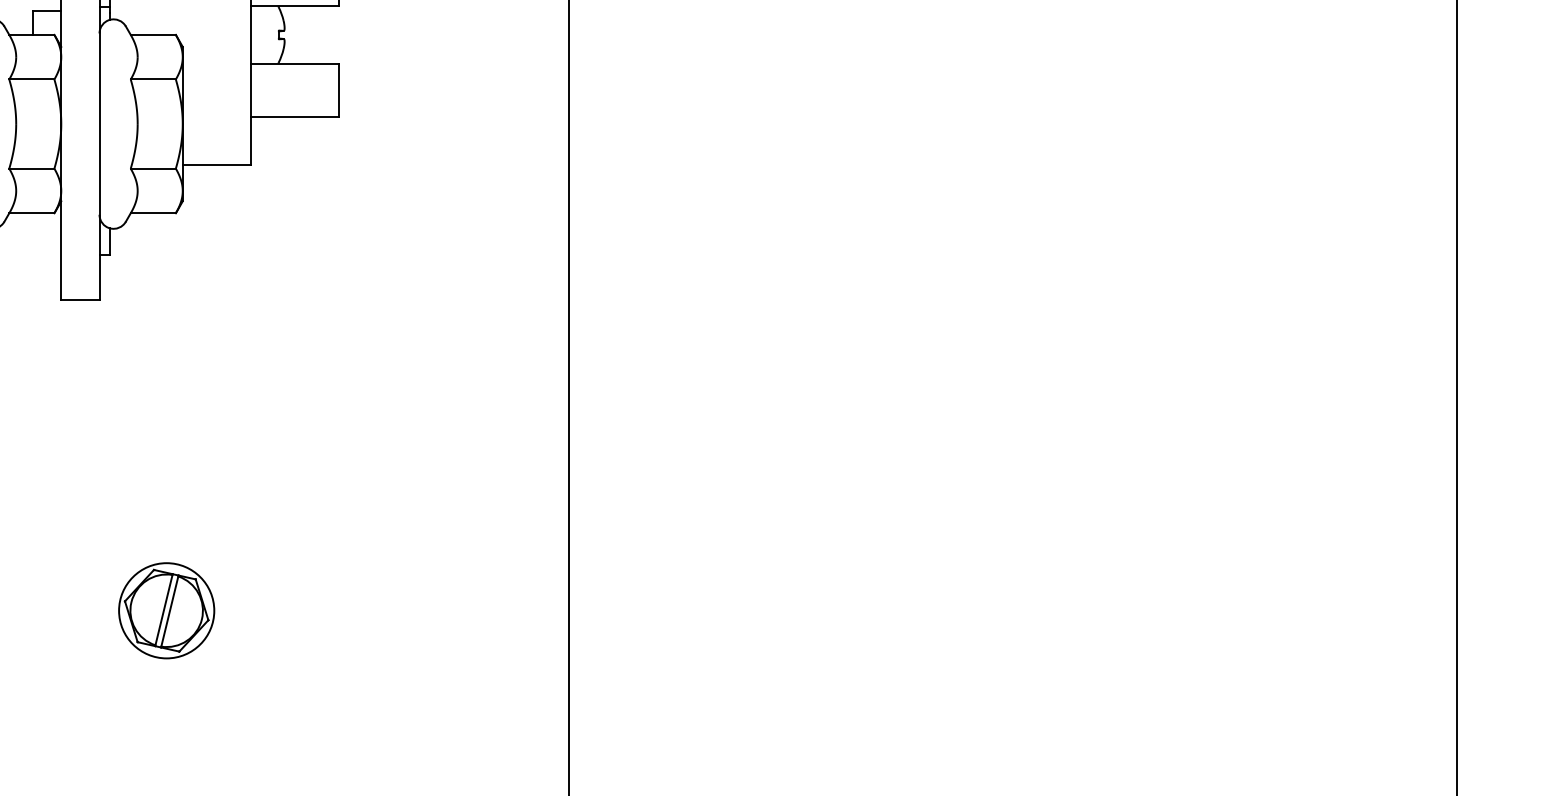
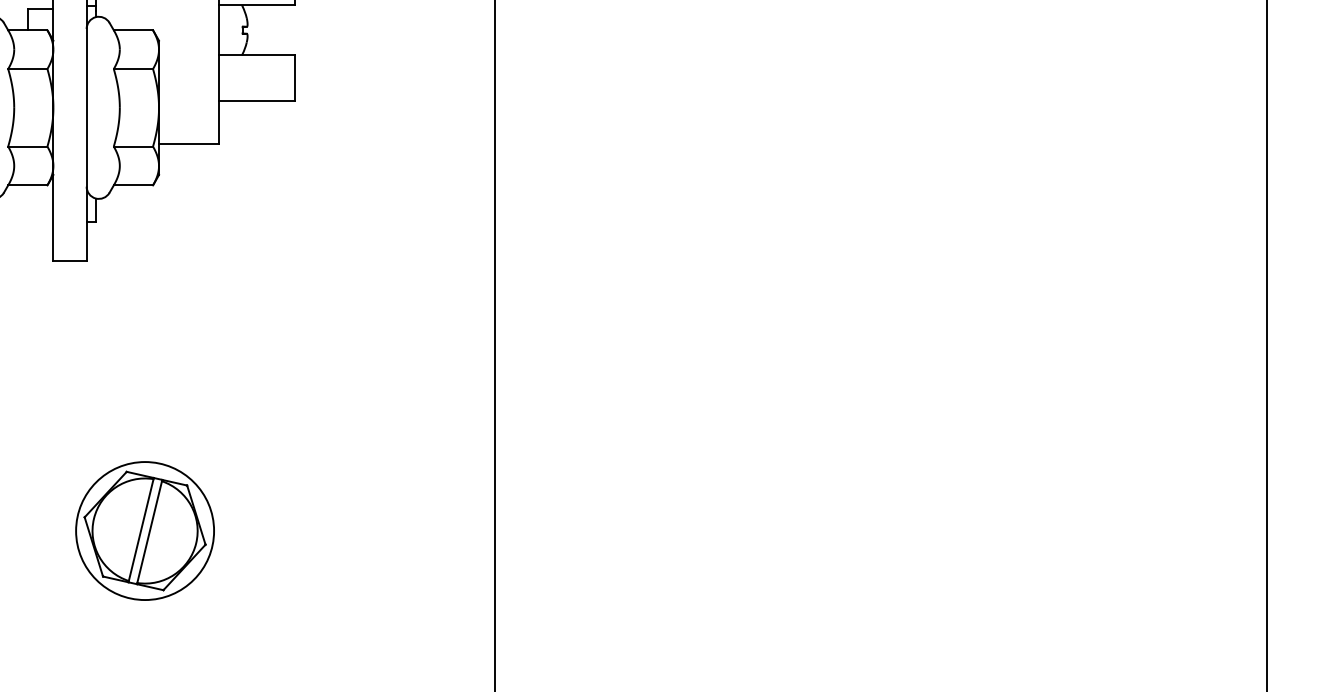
part: (166, 610) -> (144, 530), size x1.67

